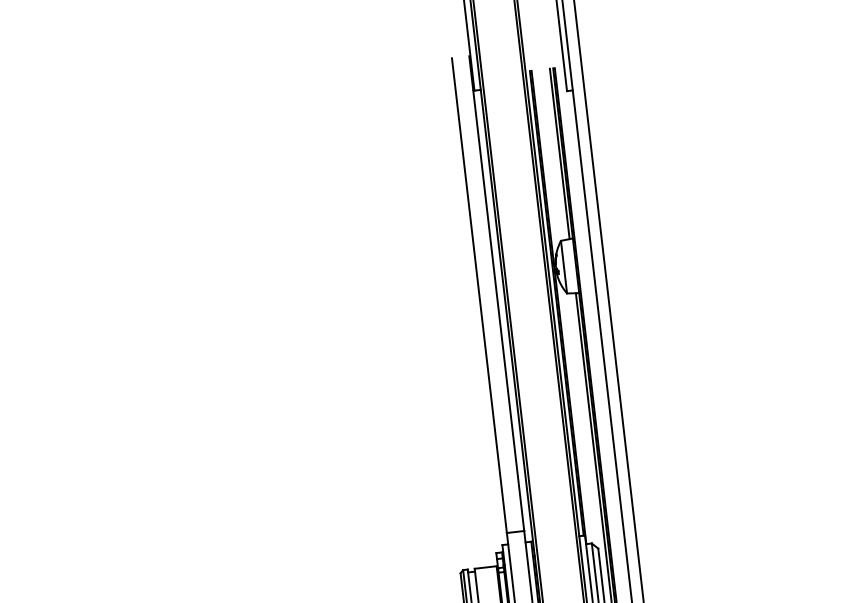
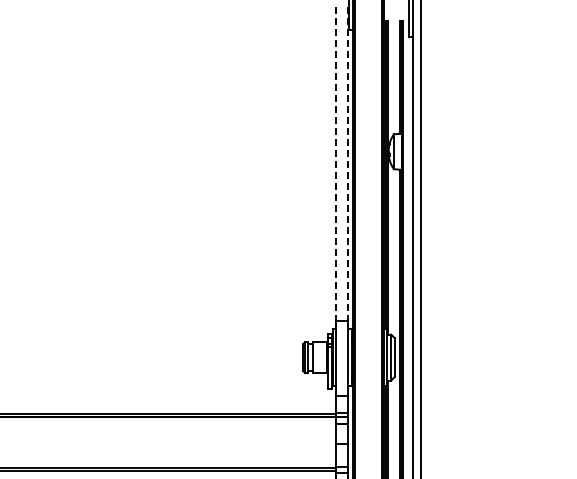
line: (496, 294) -> (347, 164), solid -> dashed
line: (479, 296) -> (336, 164), solid -> dashed

